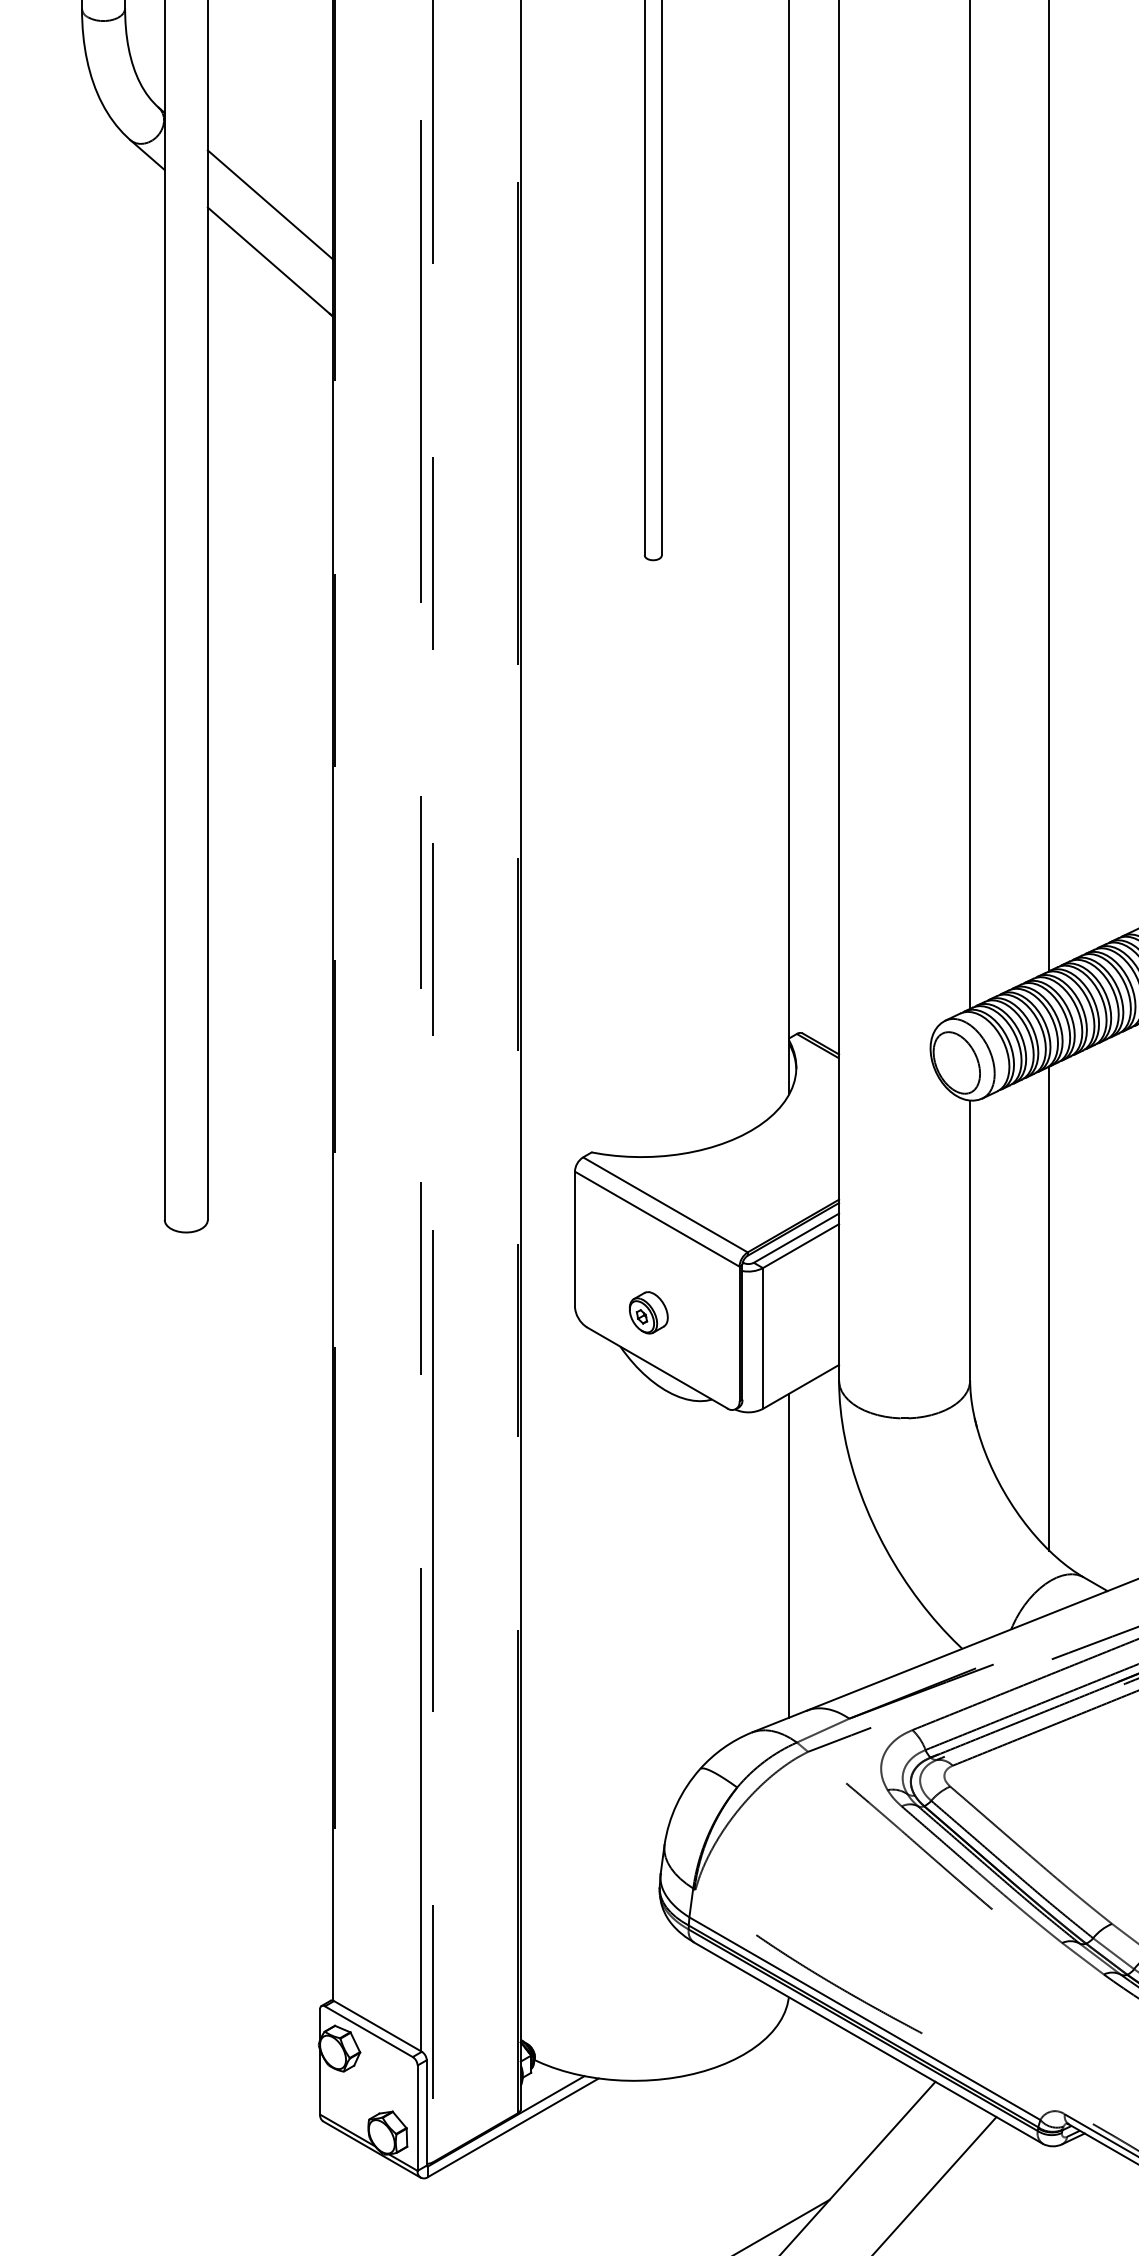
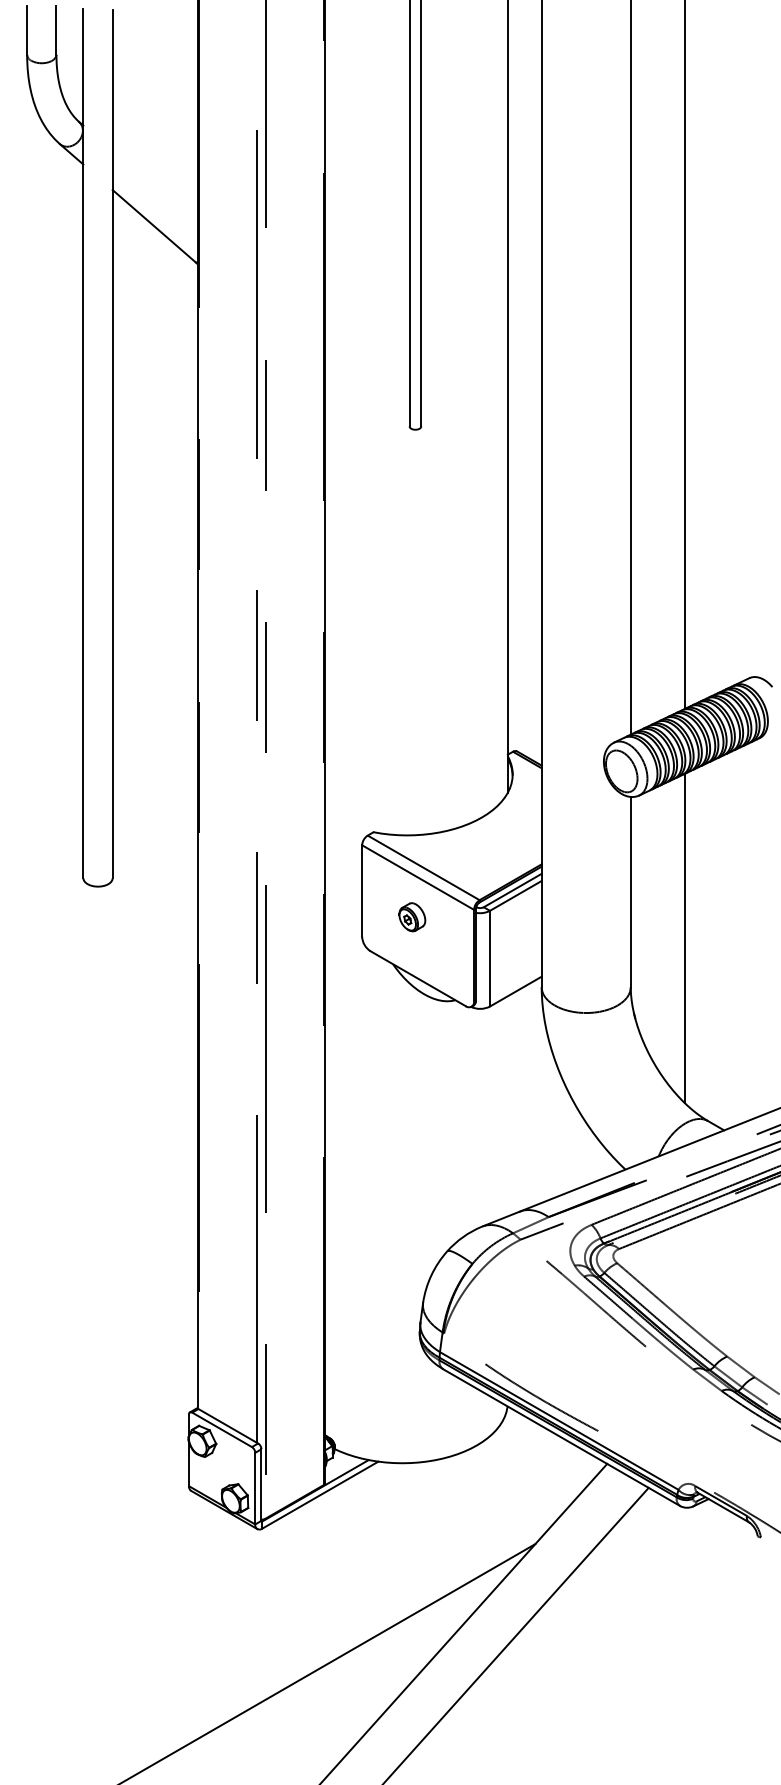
line: (269, 205) -> (154, 188), removed
part: (648, 1313) -> (412, 917), moved
line: (788, 1555) -> (507, 1106), removed

